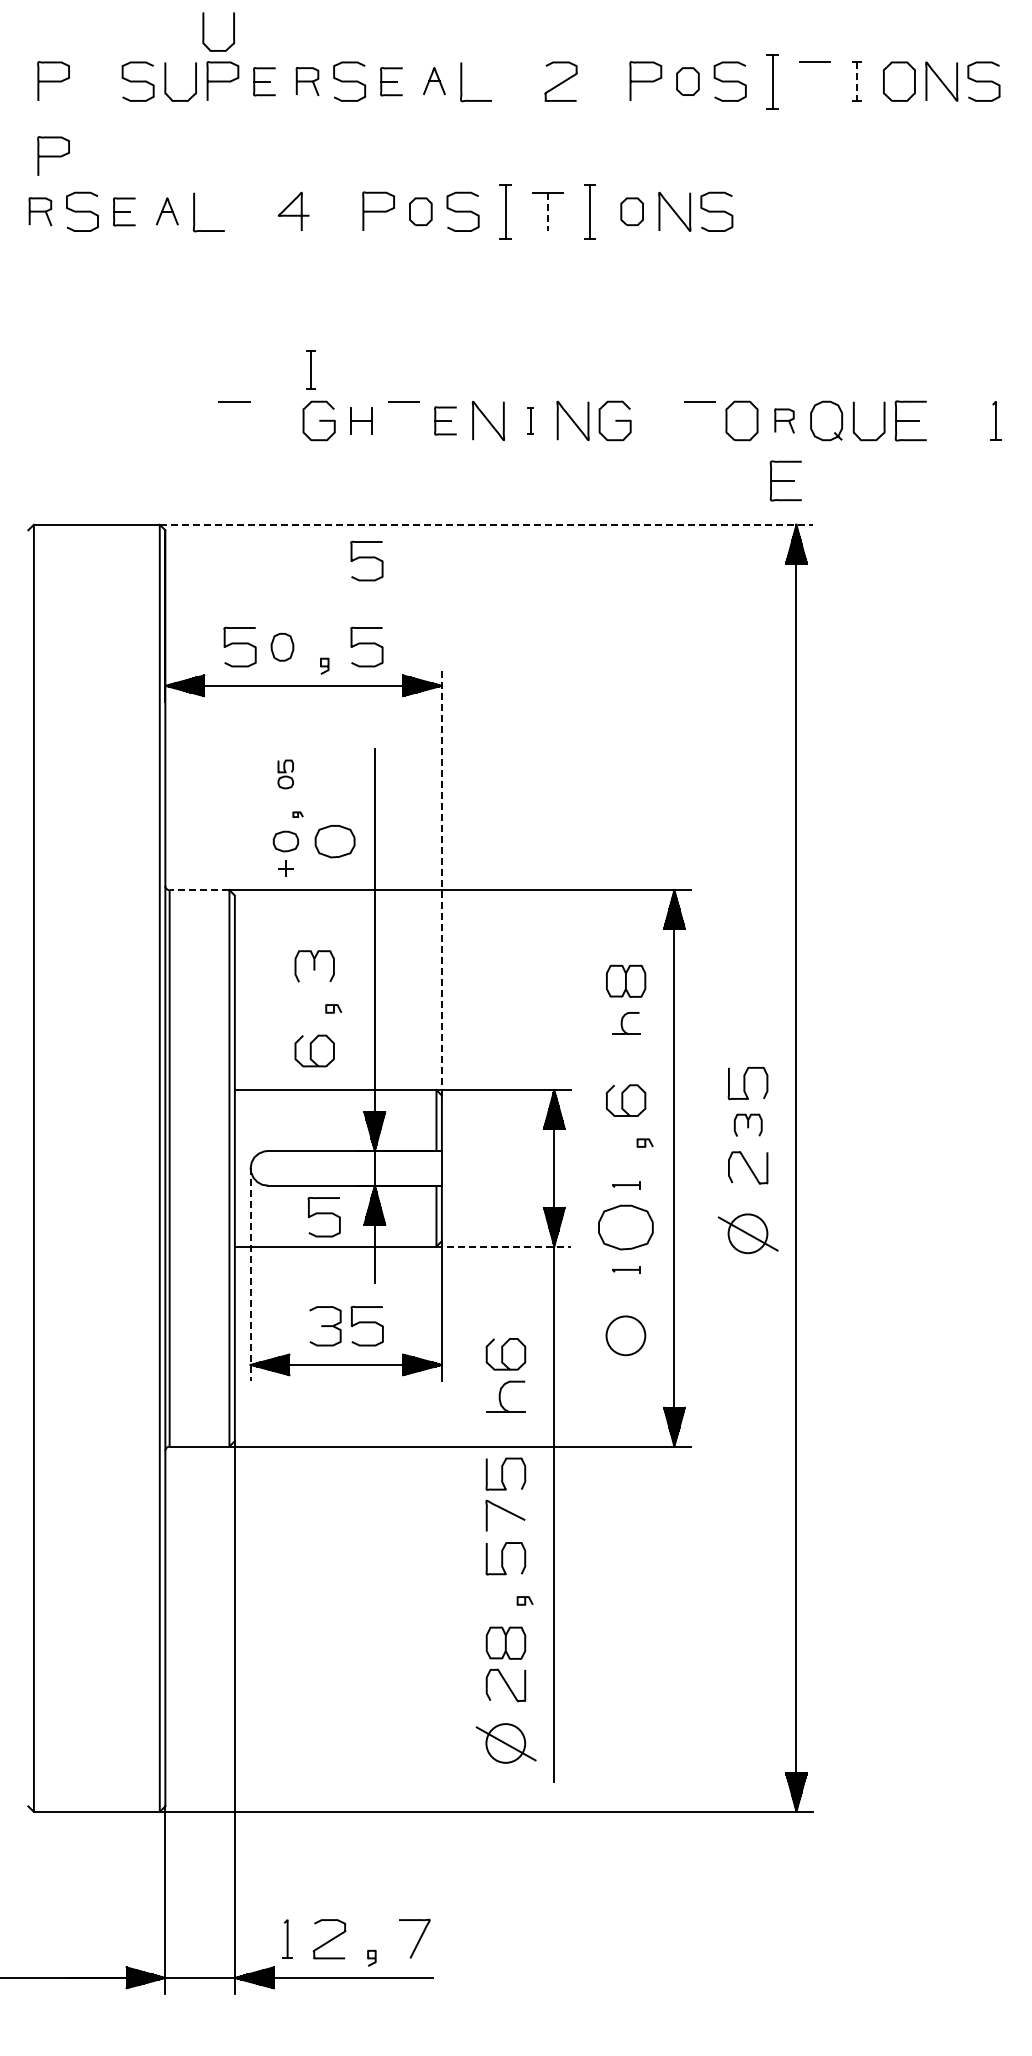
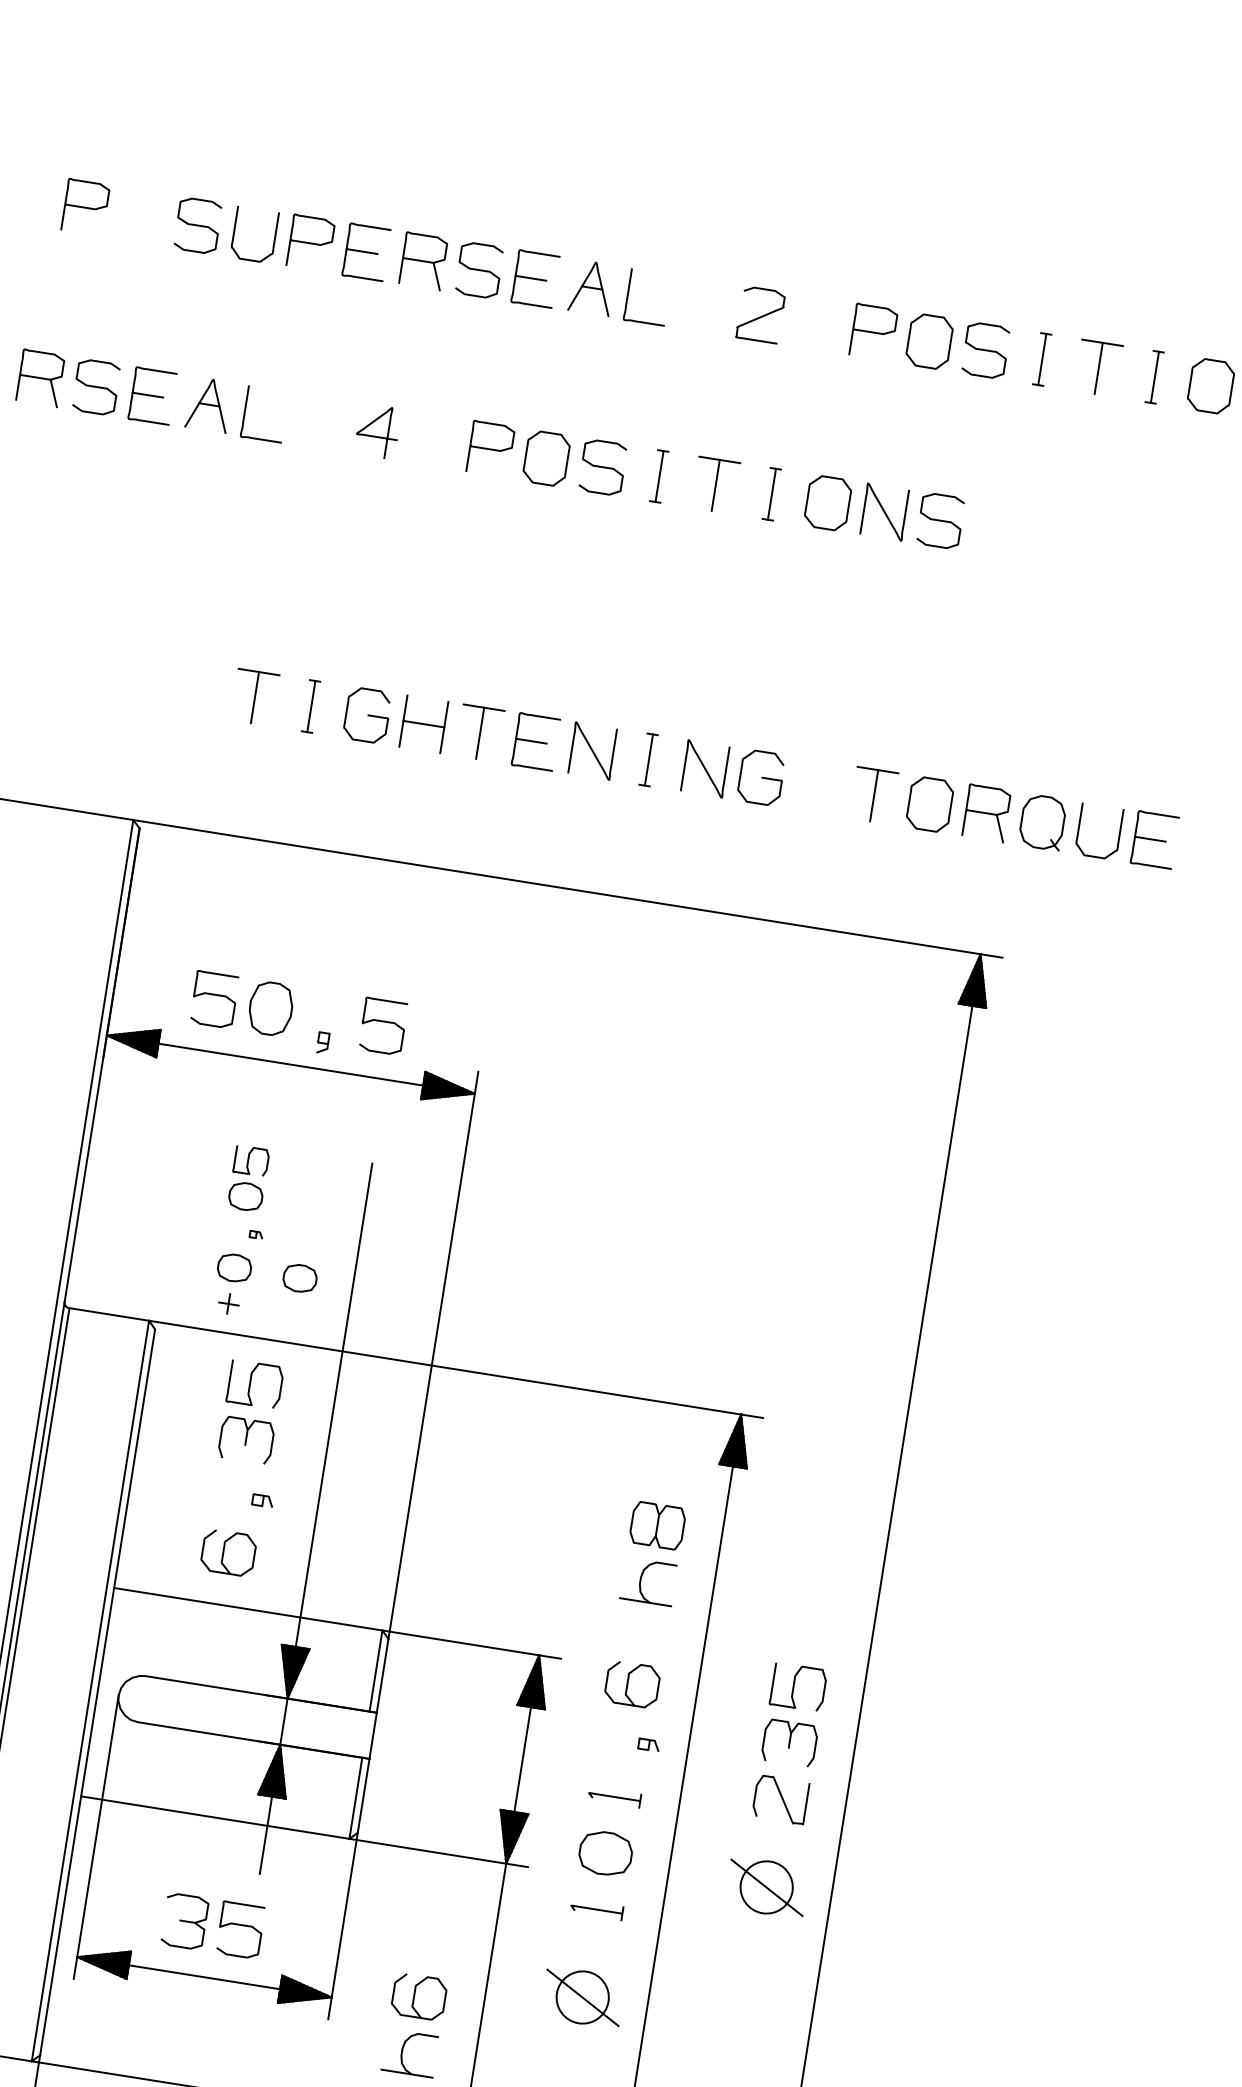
curve: (204, 31) -> (296, 172), removed
part: (434, 80) -> (592, 286), size x1.43
part: (264, 81) -> (366, 252), size x1.43
part: (307, 81) -> (423, 261), size x1.43
part: (391, 81) -> (535, 278), size x1.43
part: (687, 81) -> (929, 341), size x1.43
part: (772, 81) -> (1042, 359), size x0.71
line: (815, 81) -> (1099, 368), added
line: (857, 82) -> (1155, 378), dashed -> solid
curve: (53, 155) -> (69, 306), removed
part: (40, 211) -> (40, 377), size x1.43
part: (124, 211) -> (152, 395), size x1.43
part: (167, 211) -> (209, 404), size x1.43
part: (420, 211) -> (546, 458), size x1.43
part: (505, 211) -> (659, 475), size x0.71
part: (589, 211) -> (771, 493), size x0.71
part: (631, 211) -> (827, 502), size x1.43
line: (547, 212) -> (715, 486), dashed -> solid
part: (310, 369) -> (310, 705), moved
line: (234, 420) -> (254, 696), added
part: (361, 420) -> (423, 723), size x1.43
line: (403, 420) -> (479, 732), added
part: (445, 420) -> (535, 741), size x1.43
part: (530, 420) -> (648, 759), size x1.43
line: (700, 420) -> (874, 795), added
part: (784, 420) -> (986, 812), size x1.67
part: (785, 480) -> (975, 892), removed
line: (486, 524) -> (568, 888), dashed -> solid
curve: (366, 558) -> (401, 908), removed
part: (282, 647) -> (270, 1009), size x1.43
part: (285, 774) -> (248, 1178), size x1.67
part: (335, 841) -> (300, 1278), size x0.62
line: (441, 882) -> (432, 1355), dashed -> solid
line: (199, 890) -> (109, 1315), dashed -> solid
curve: (311, 924) -> (251, 1383), added
part: (625, 1023) -> (647, 1581), size x1.43
part: (748, 1125) -> (790, 1743), size x1.43
part: (625, 1184) -> (614, 1796), size x1.43
curve: (323, 1214) -> (205, 1772), removed
part: (626, 1227) -> (606, 1853), size x0.71
line: (504, 1246) -> (439, 1853), dashed -> solid
part: (625, 1269) -> (596, 1909), size x1.43
line: (250, 1275) -> (95, 1838), dashed -> solid
line: (625, 1335) -> (582, 1996), added

